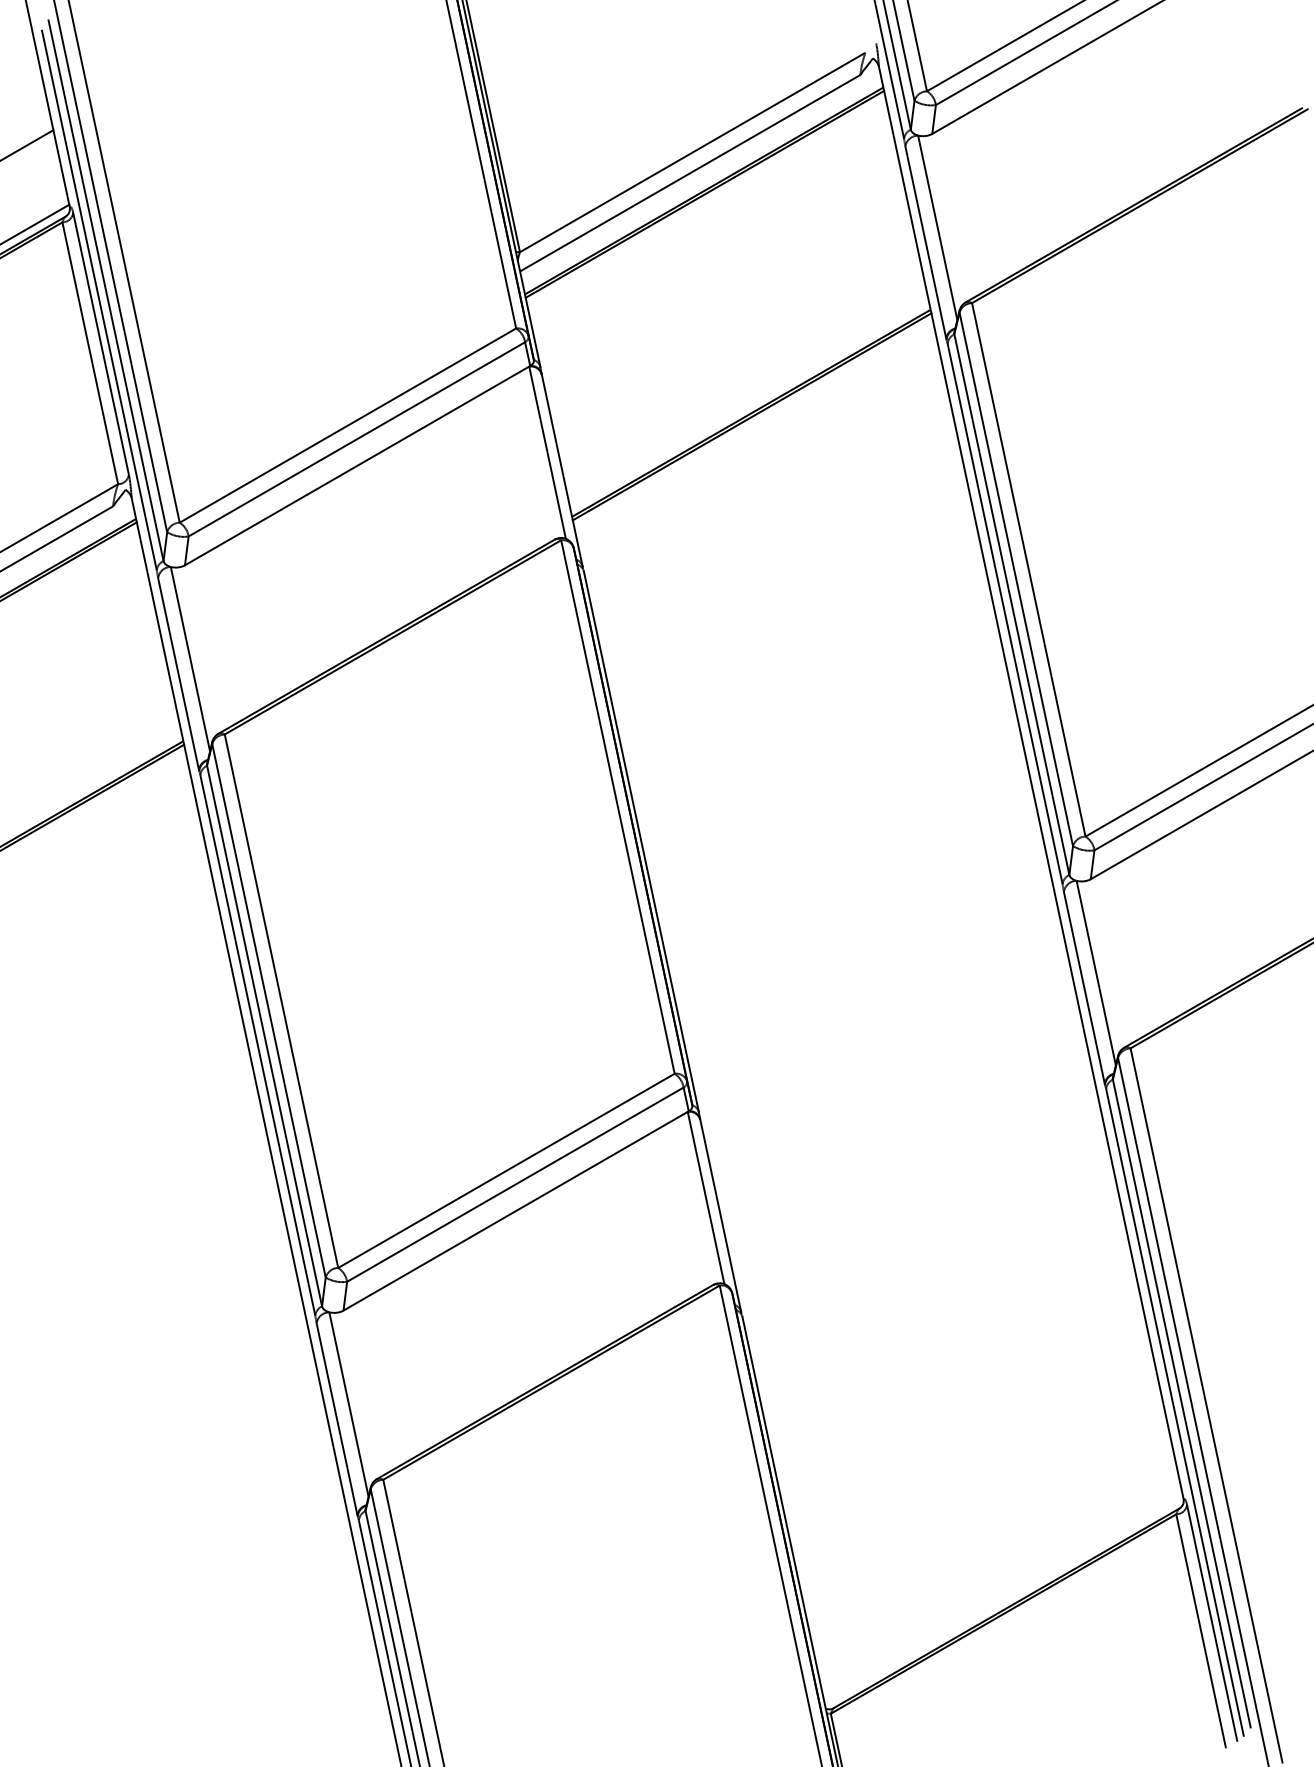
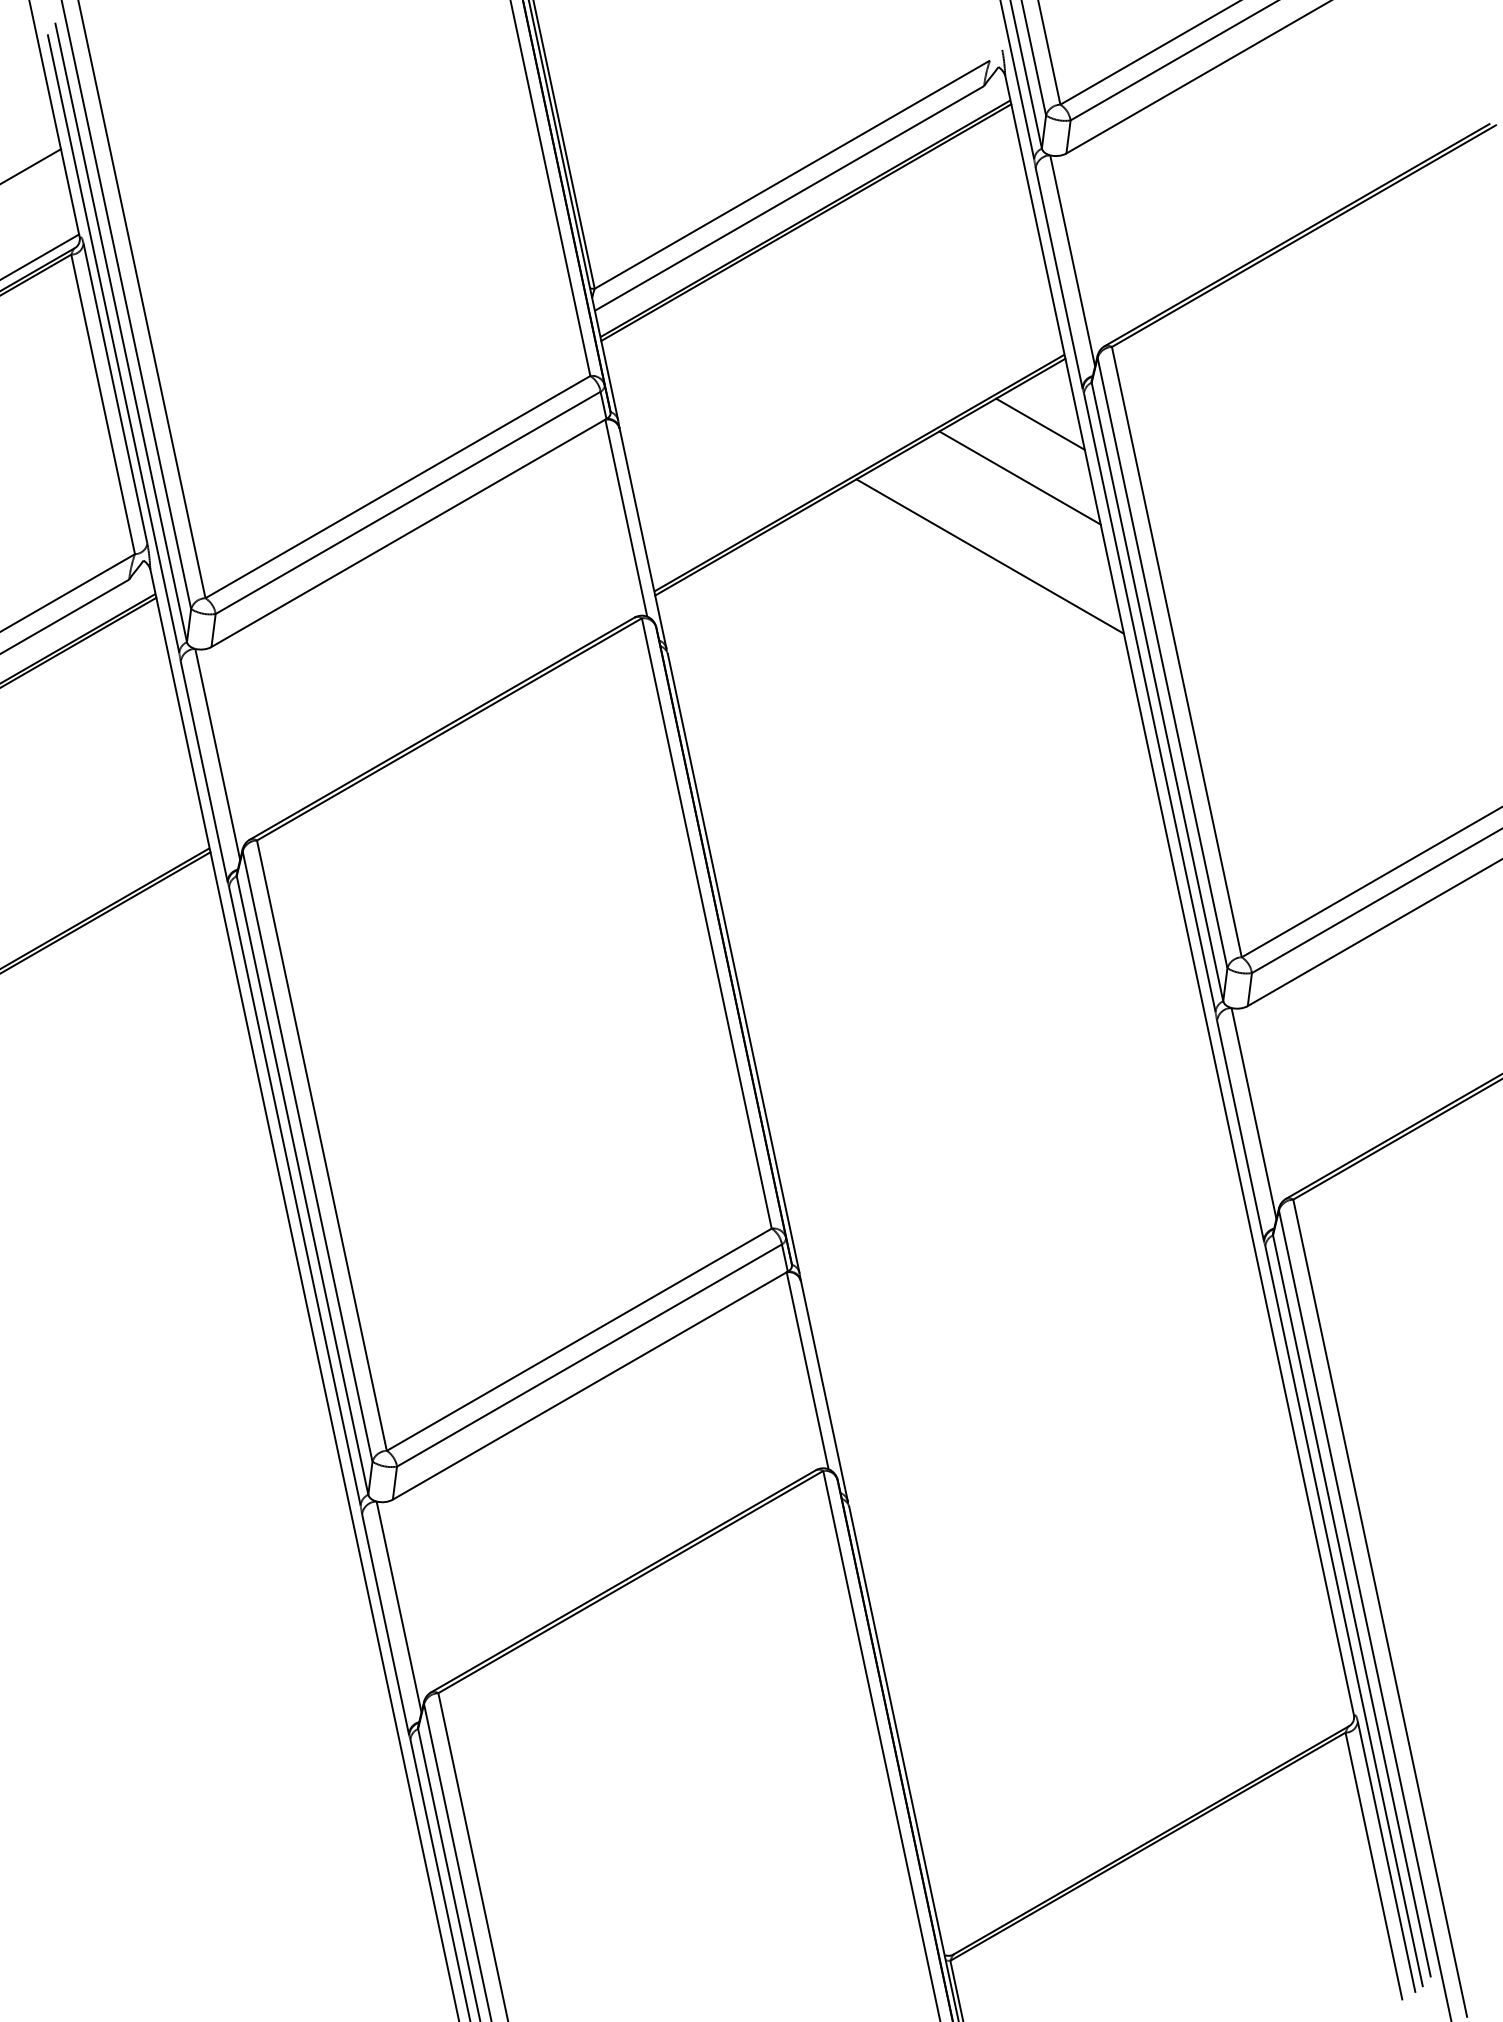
line: (909, 369) -> (1040, 423), added
line: (891, 417) -> (1019, 477), added
line: (865, 486) -> (989, 556), added

